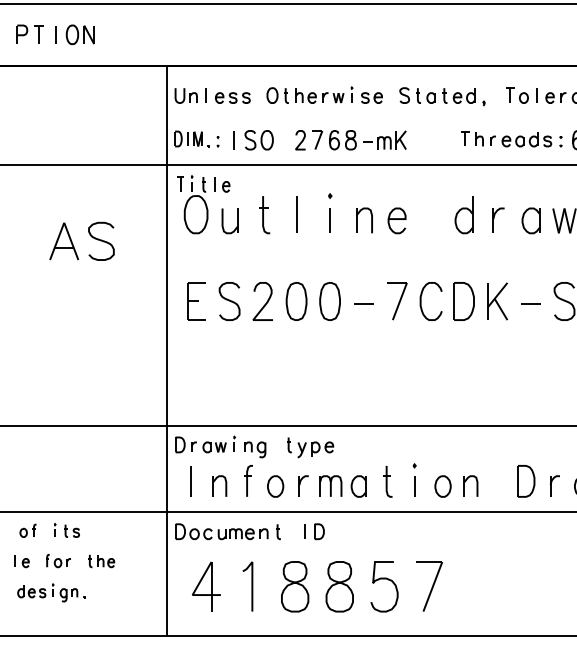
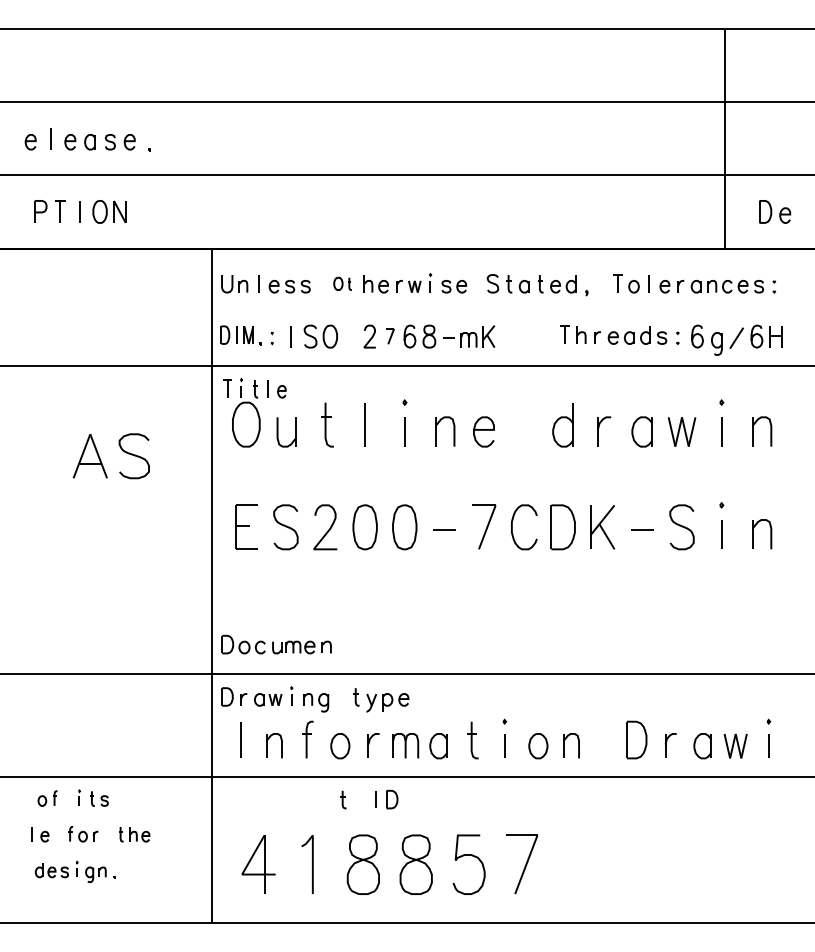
part: (277, 95) -> (342, 283), size x0.7
part: (318, 140) -> (390, 336), size x0.7
part: (221, 531) -> (276, 644), moved

